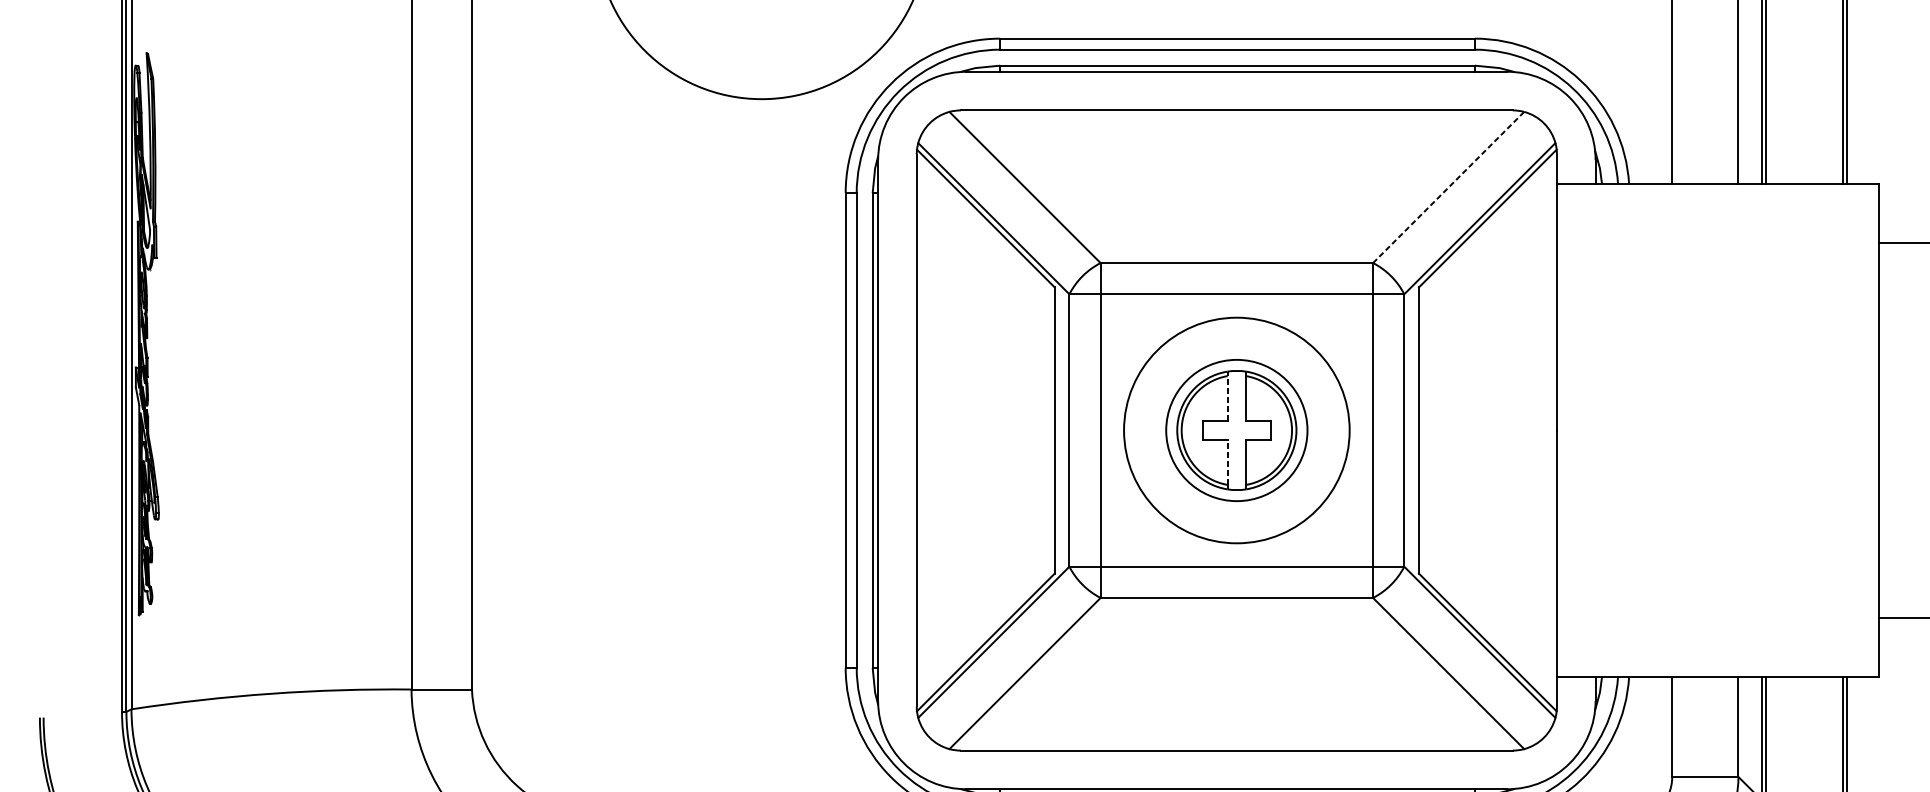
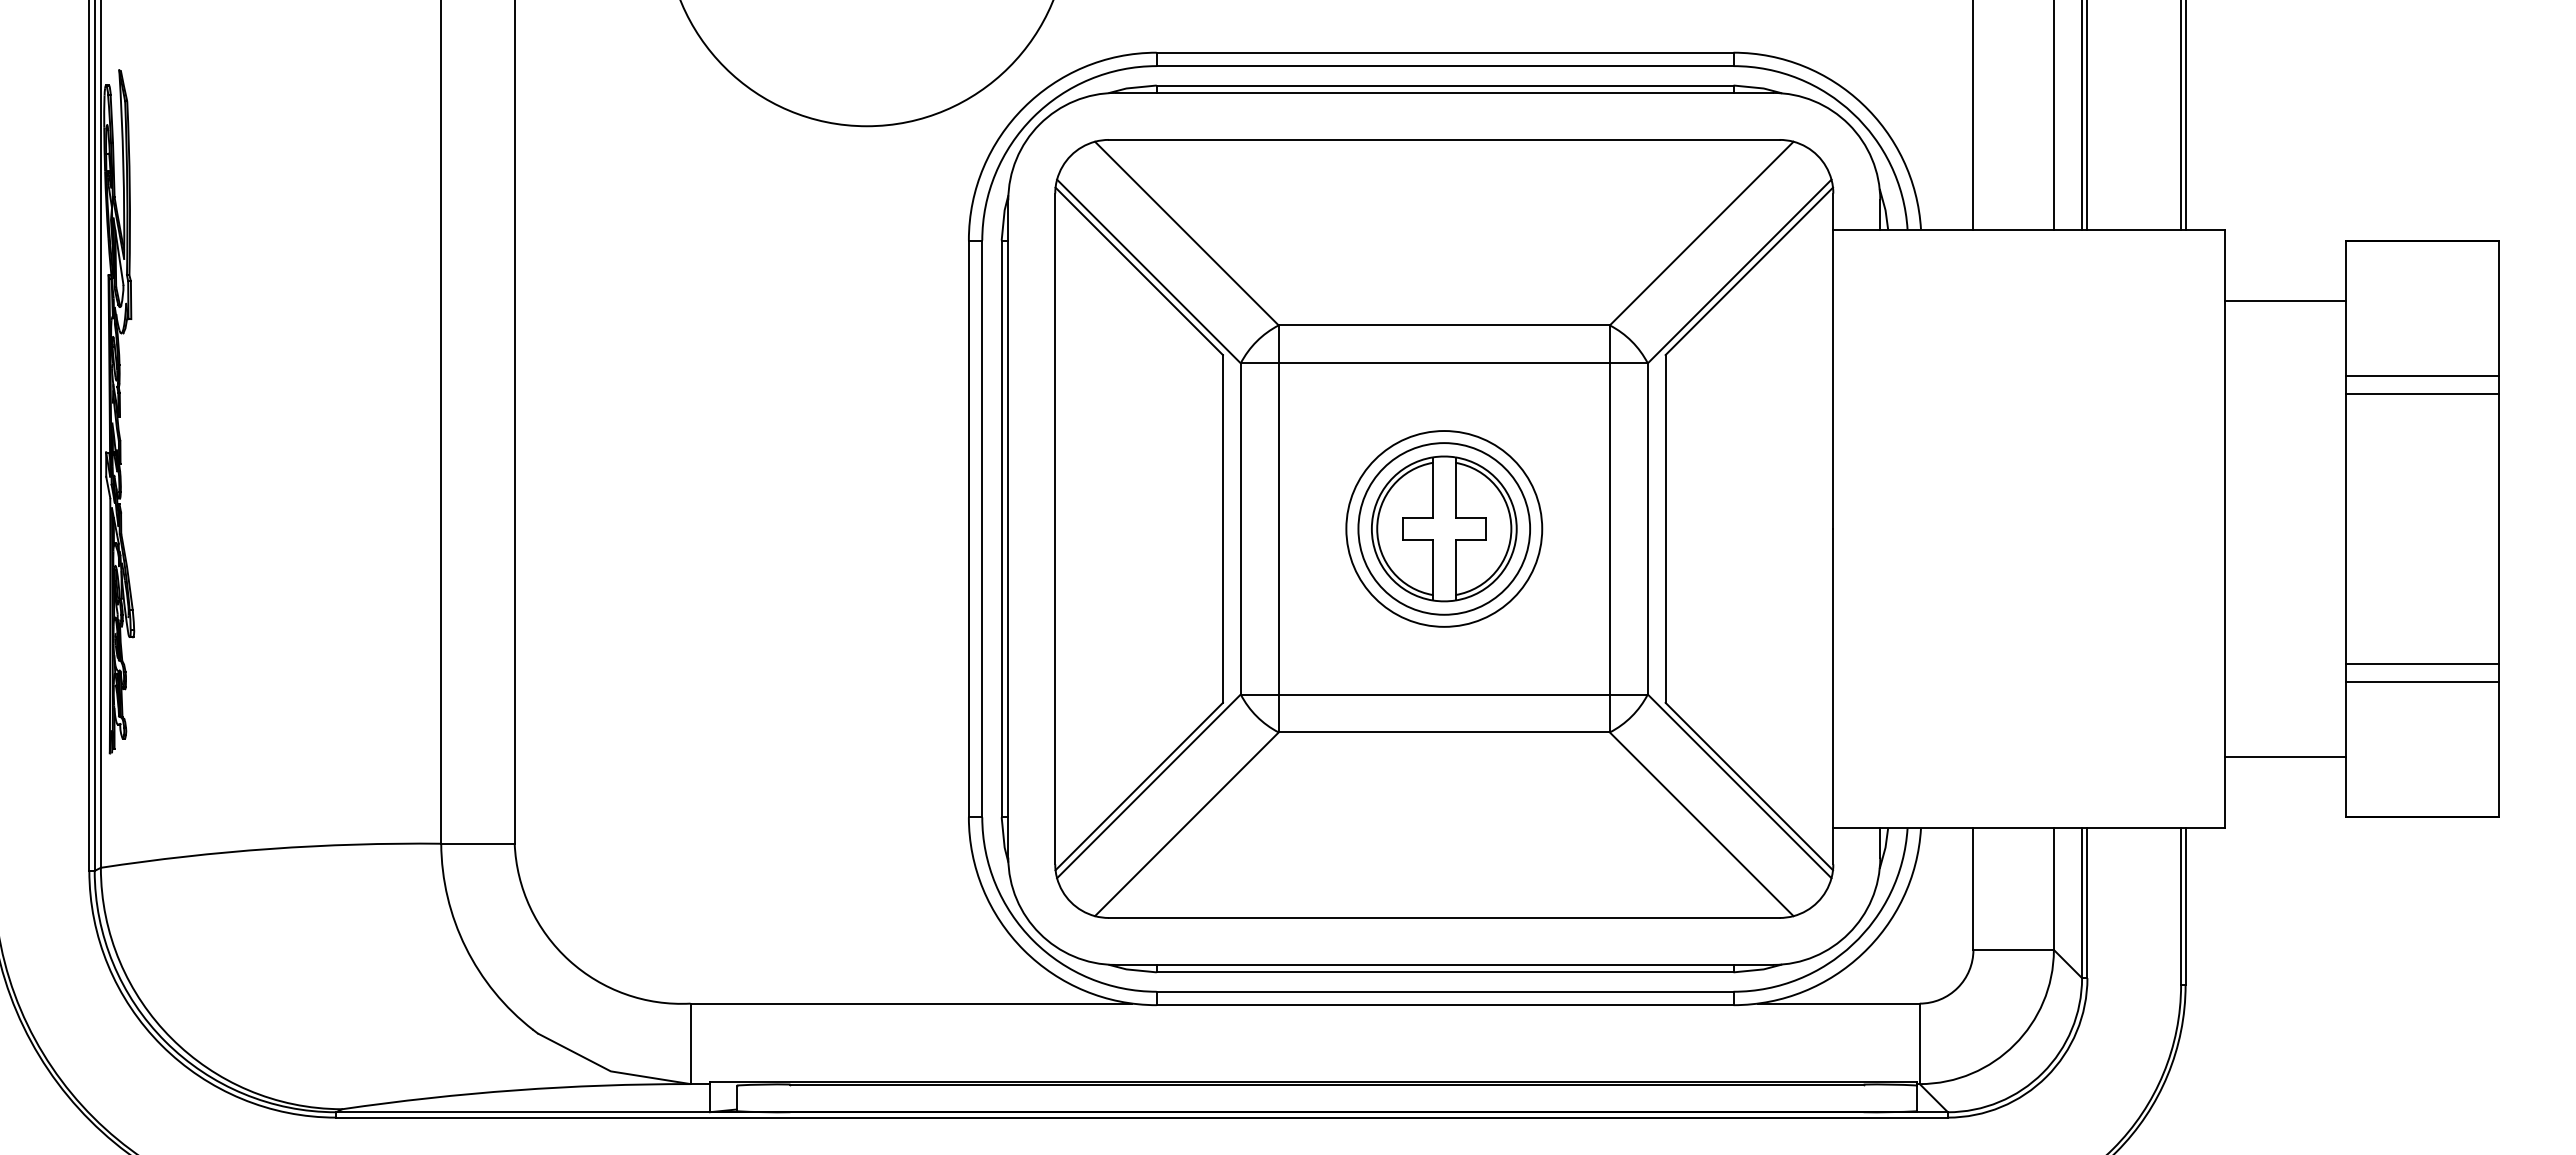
line: (1448, 187) -> (1701, 233), dashed -> solid
line: (1227, 398) -> (1433, 489), dashed -> solid
circle: (1237, 430) -> (1444, 528), size x0.71
line: (1227, 462) -> (1433, 567), dashed -> solid

